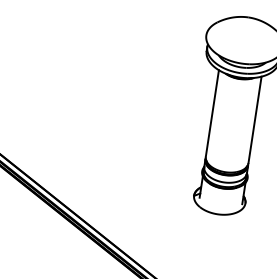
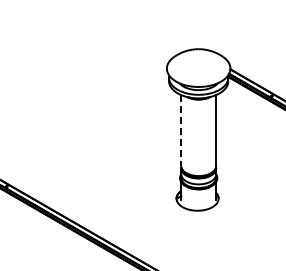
line: (212, 114) -> (181, 131), solid -> dashed

